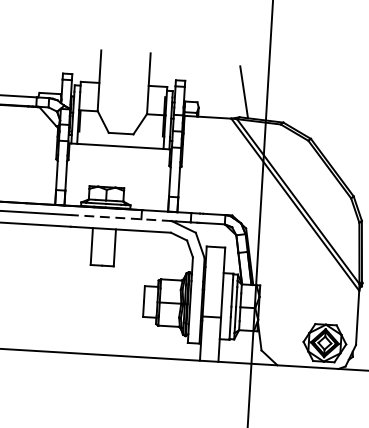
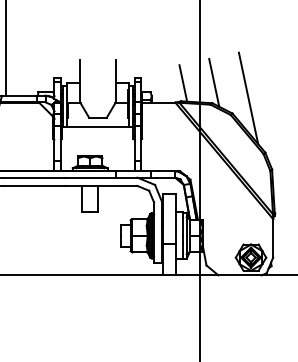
line: (288, 93) -> (214, 82), added
line: (334, 118) -> (248, 98), added
line: (121, 217) -> (101, 177), dashed -> solid

